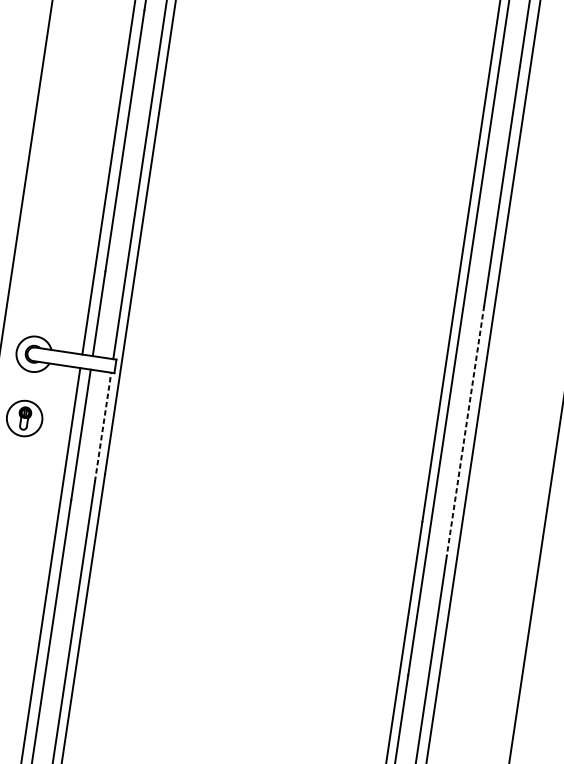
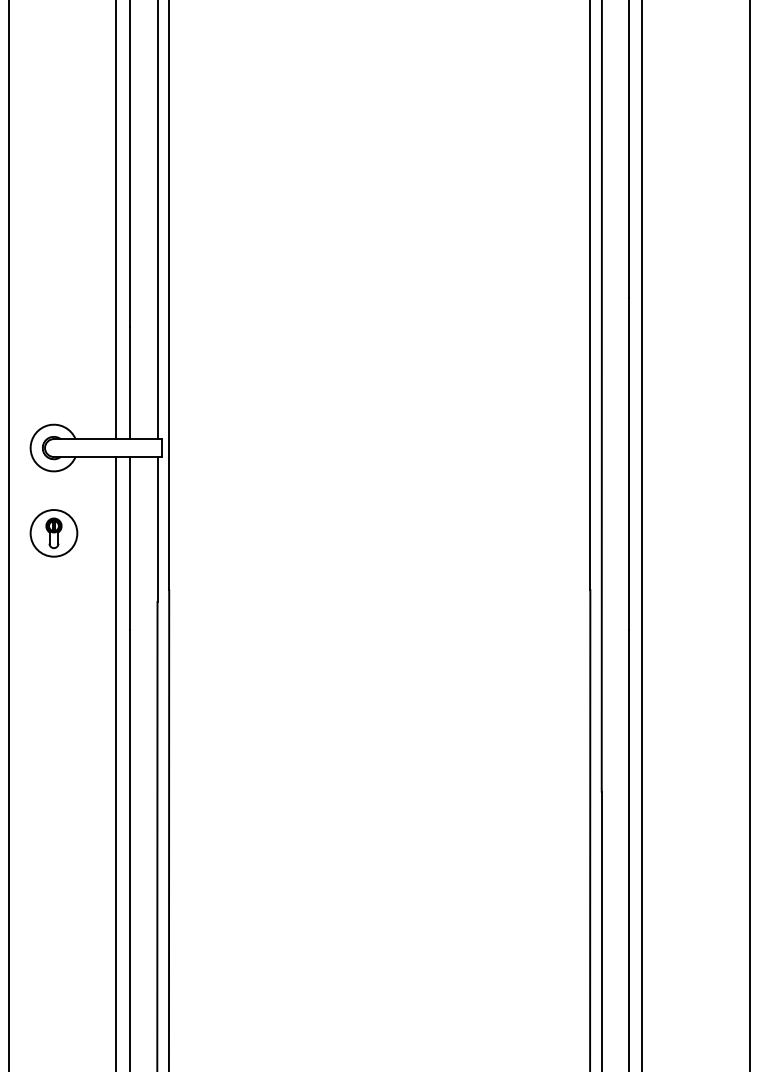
line: (103, 426) -> (157, 528), dashed -> solid
line: (465, 430) -> (628, 463), dashed -> solid

